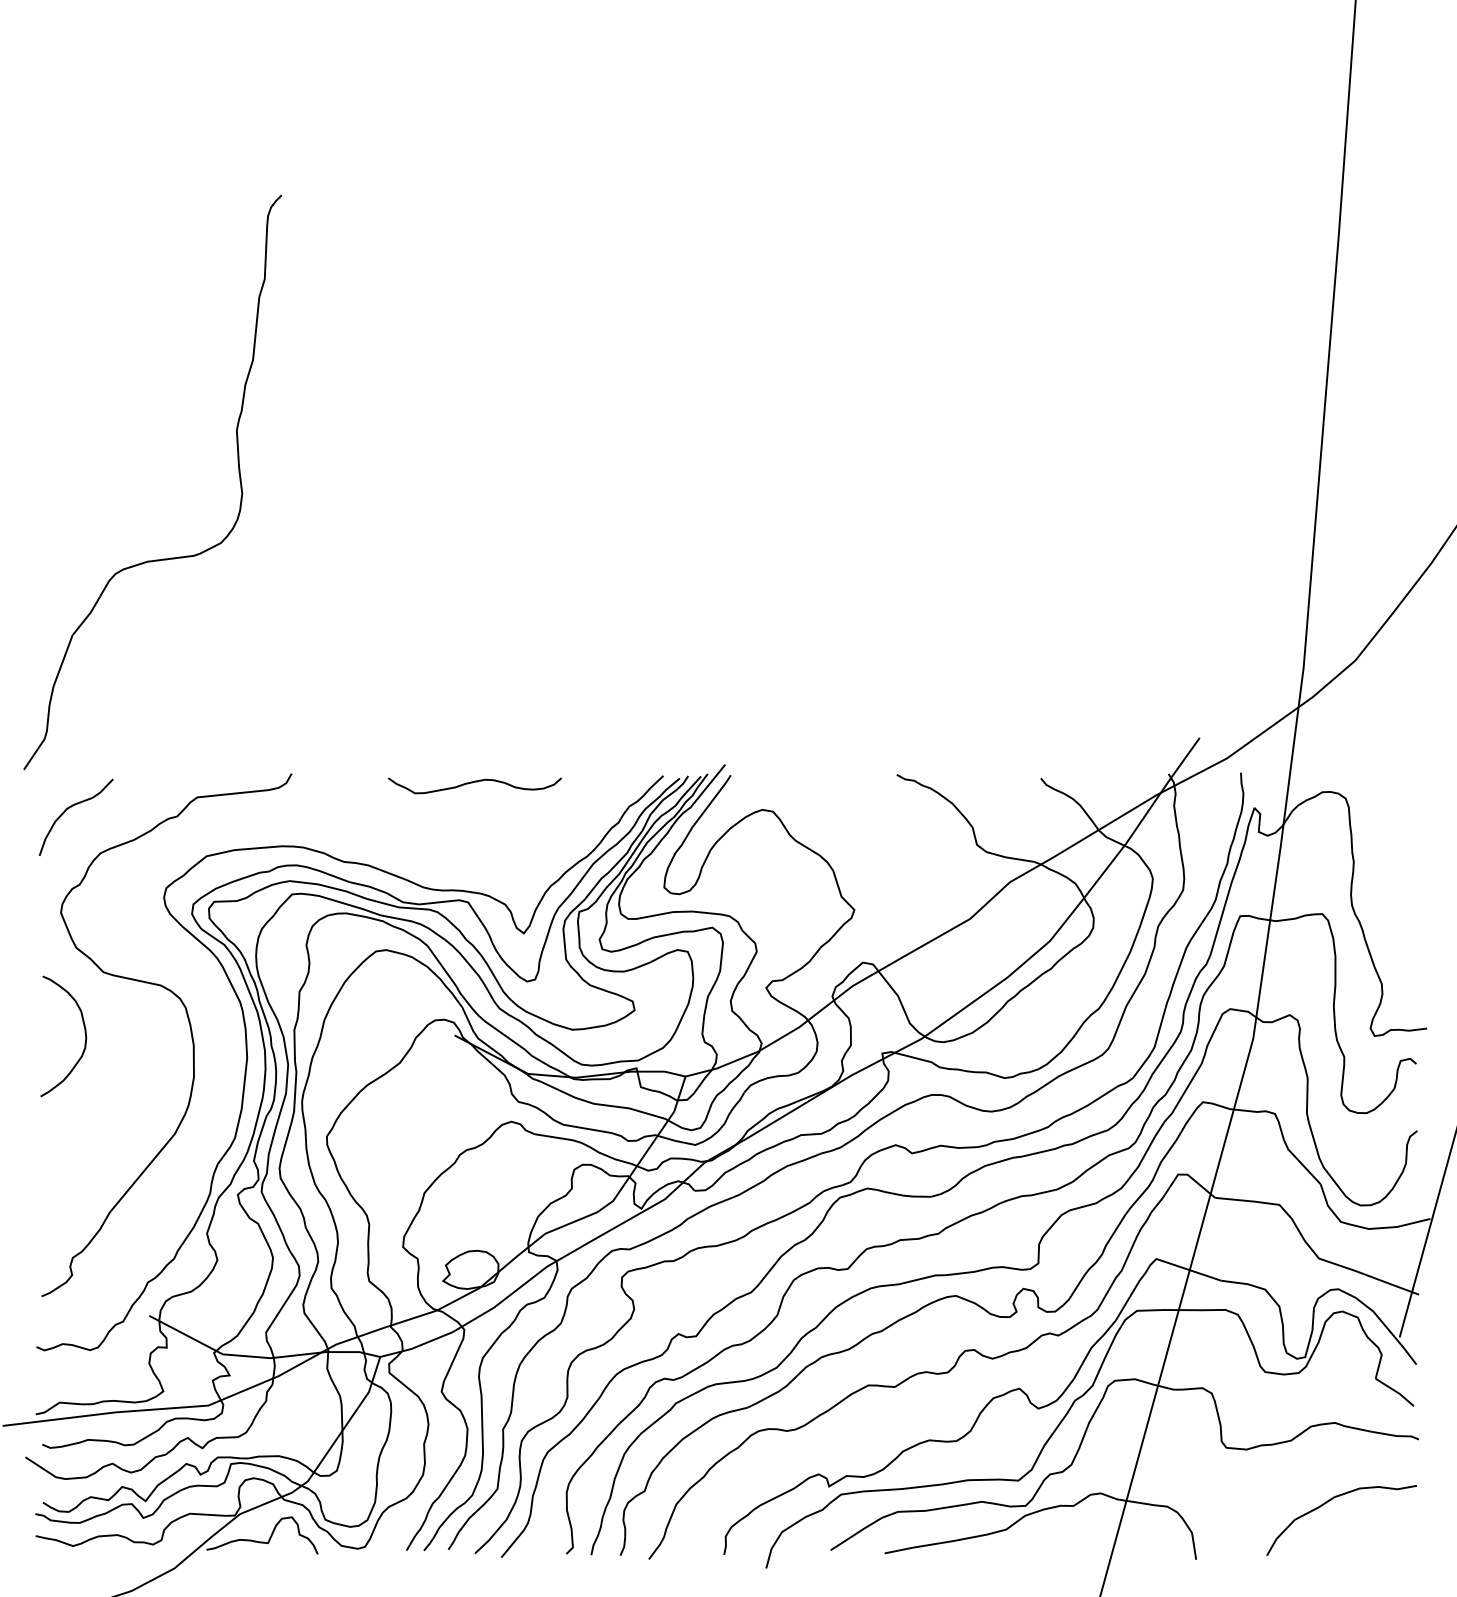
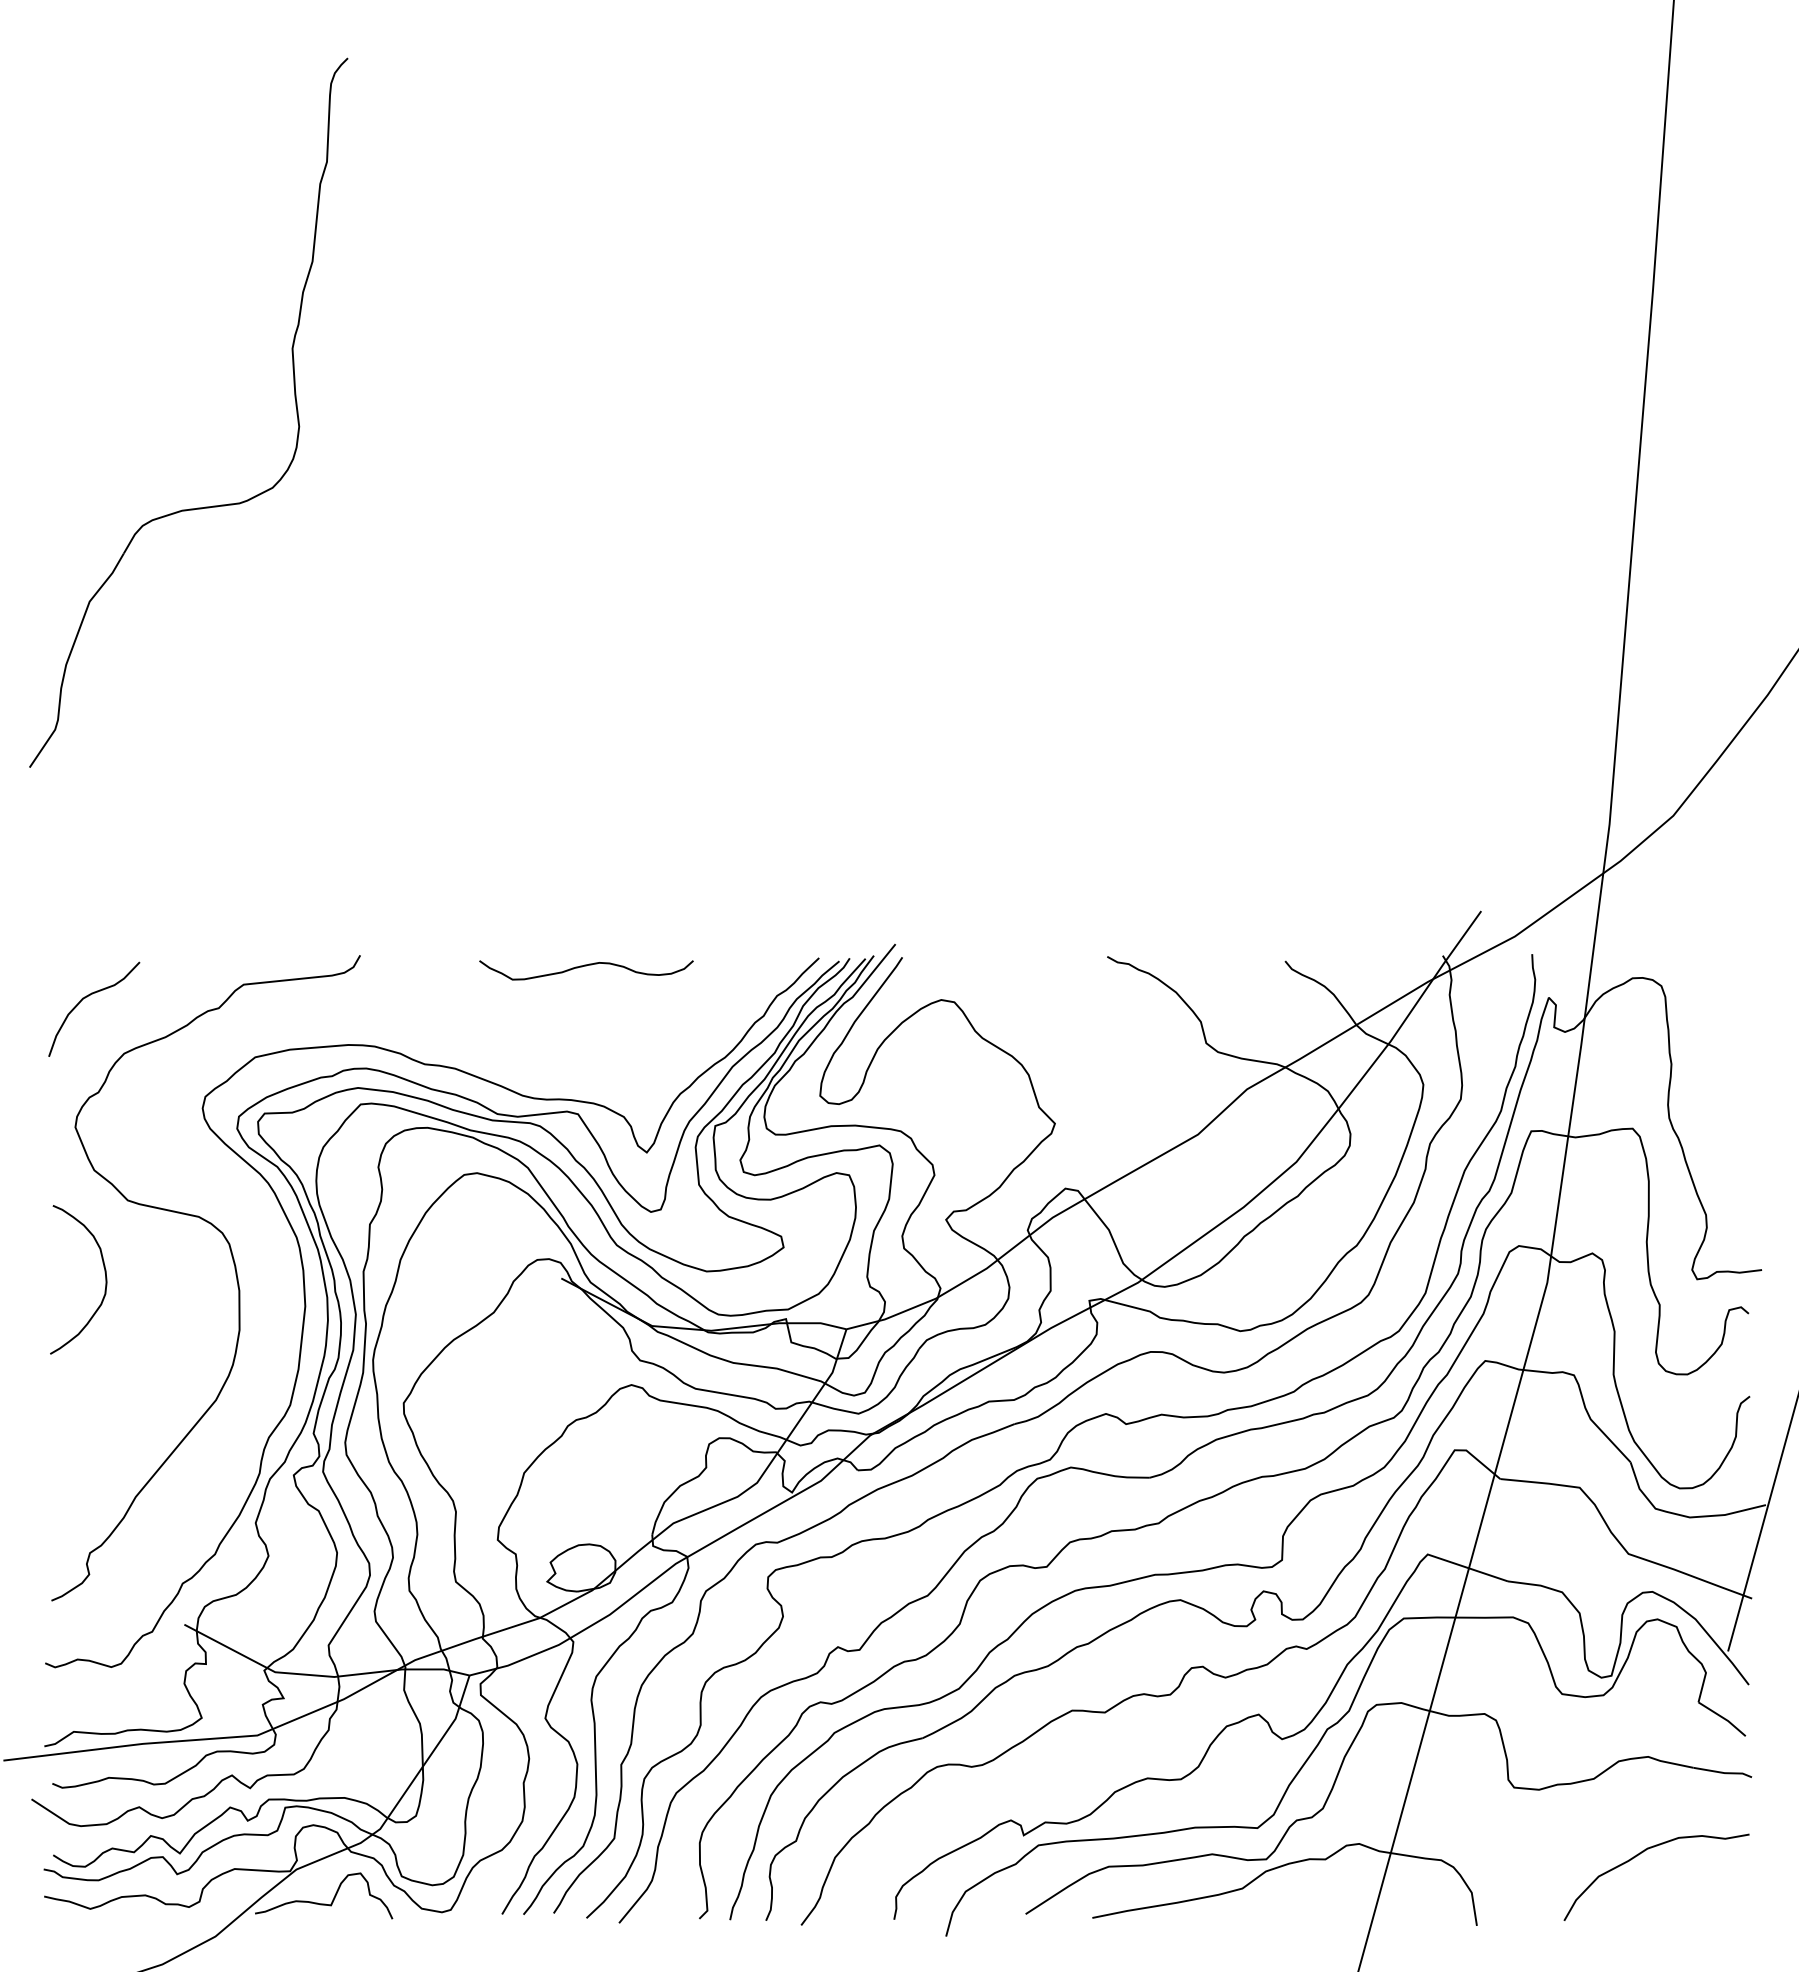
part: (159, 559) -> (197, 507), moved

